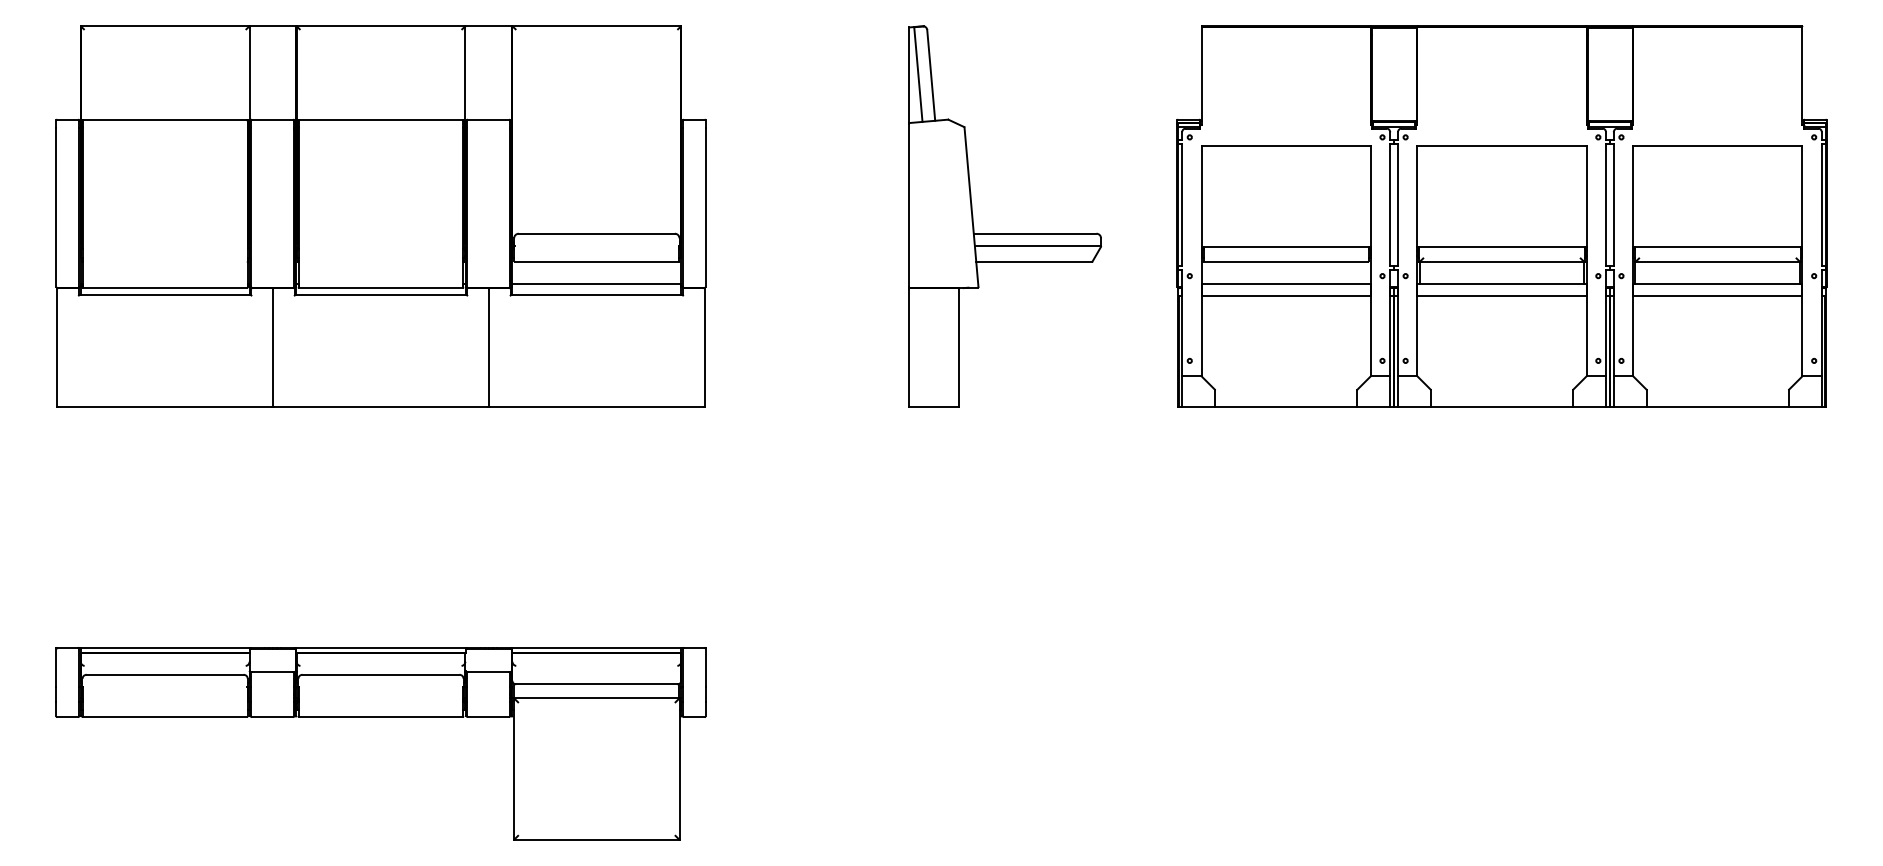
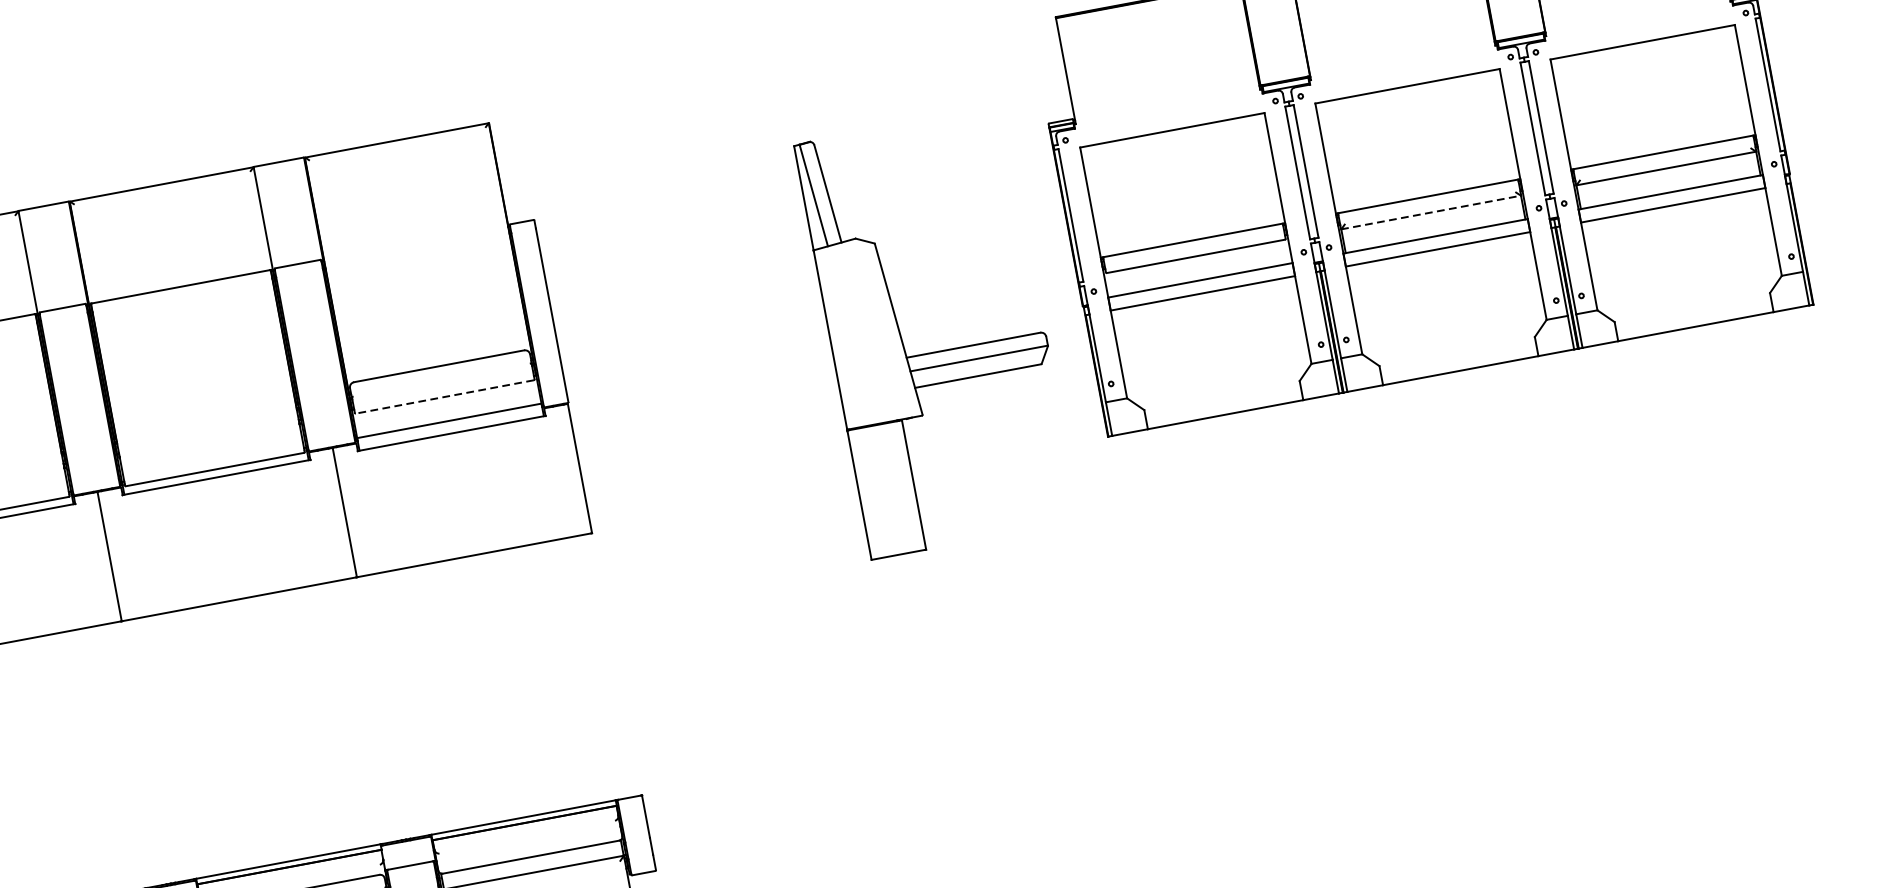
part: (1004, 233) -> (940, 351), moved
line: (596, 261) -> (444, 396), solid -> dashed
line: (1501, 262) -> (1430, 213), solid -> dashed

